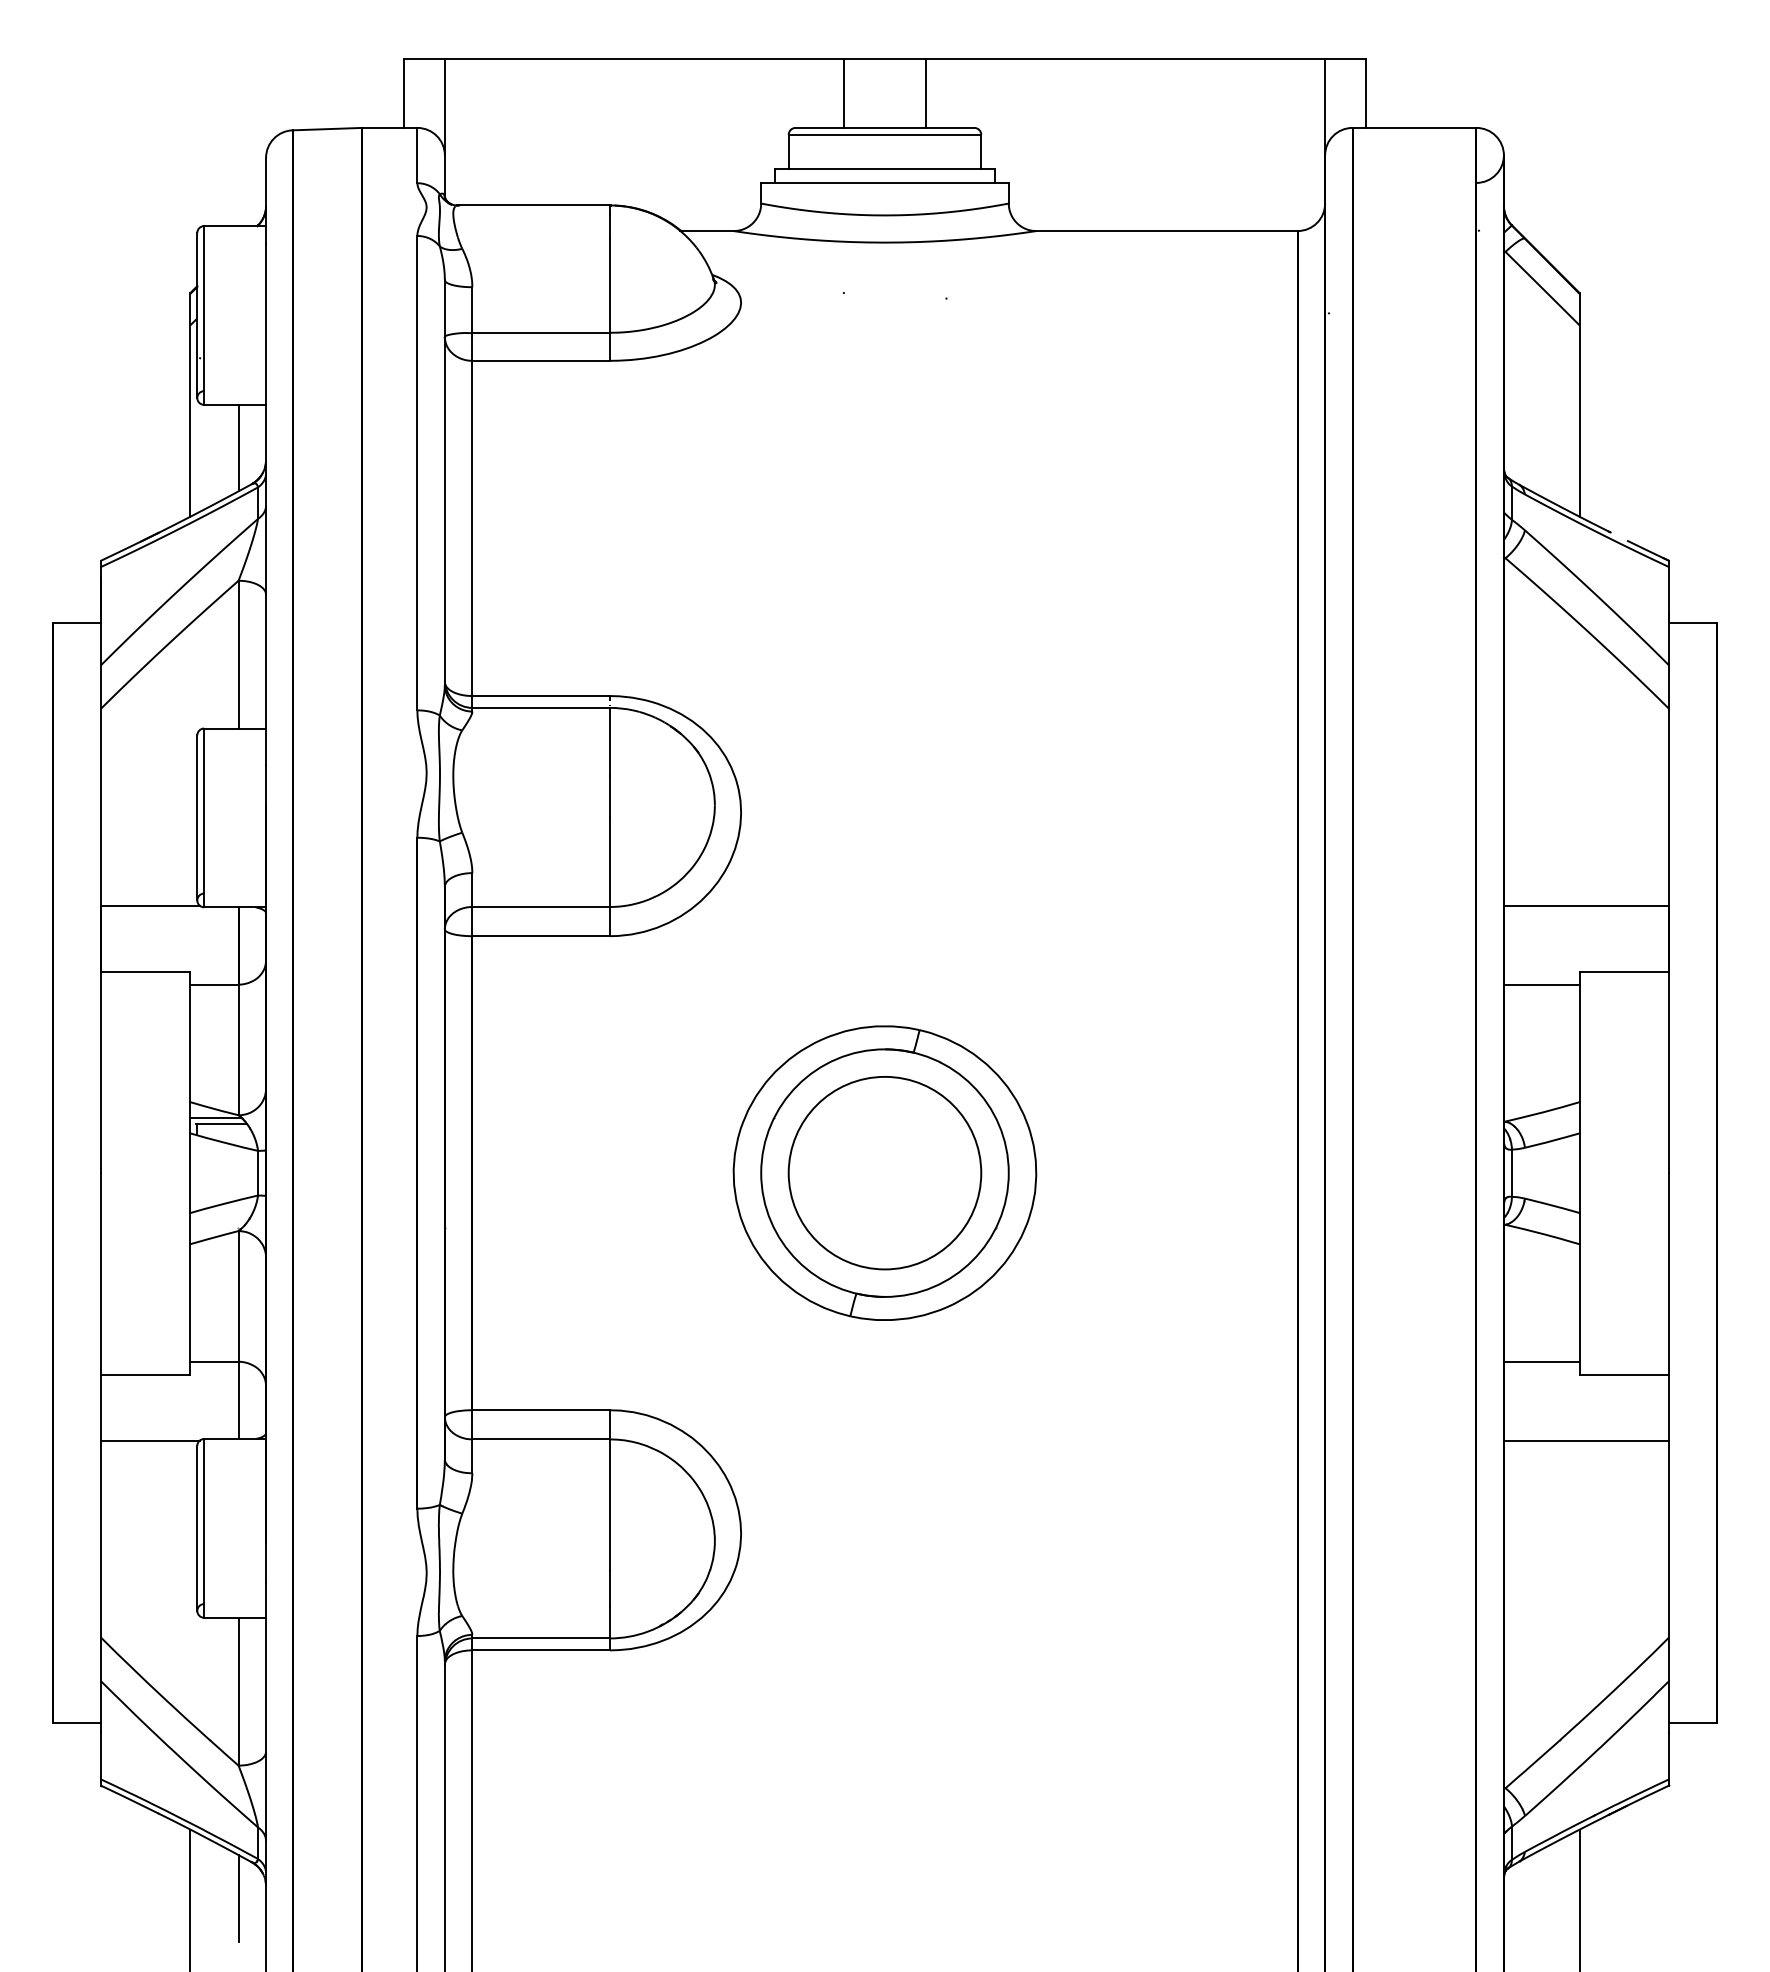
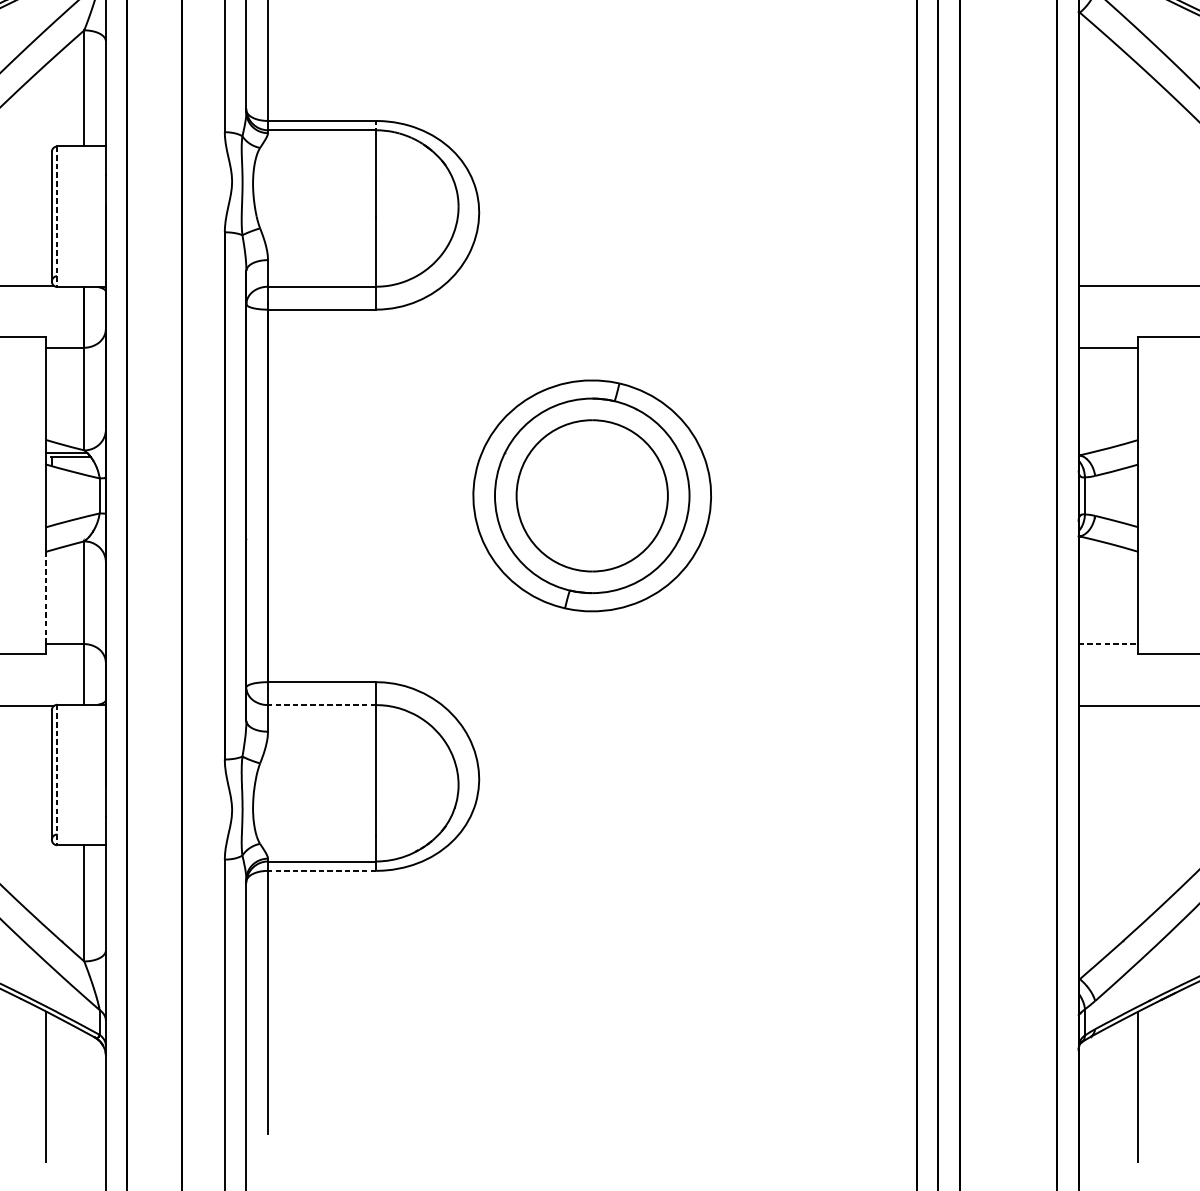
line: (204, 818) -> (57, 217), solid -> dashed
line: (190, 1302) -> (46, 597), solid -> dashed
line: (1541, 1361) -> (1108, 643), solid -> dashed
line: (541, 1439) -> (322, 705), solid -> dashed
line: (204, 1528) -> (57, 775), solid -> dashed
line: (541, 1650) -> (322, 870), solid -> dashed
line: (238, 1898) -> (84, 1065), removed

